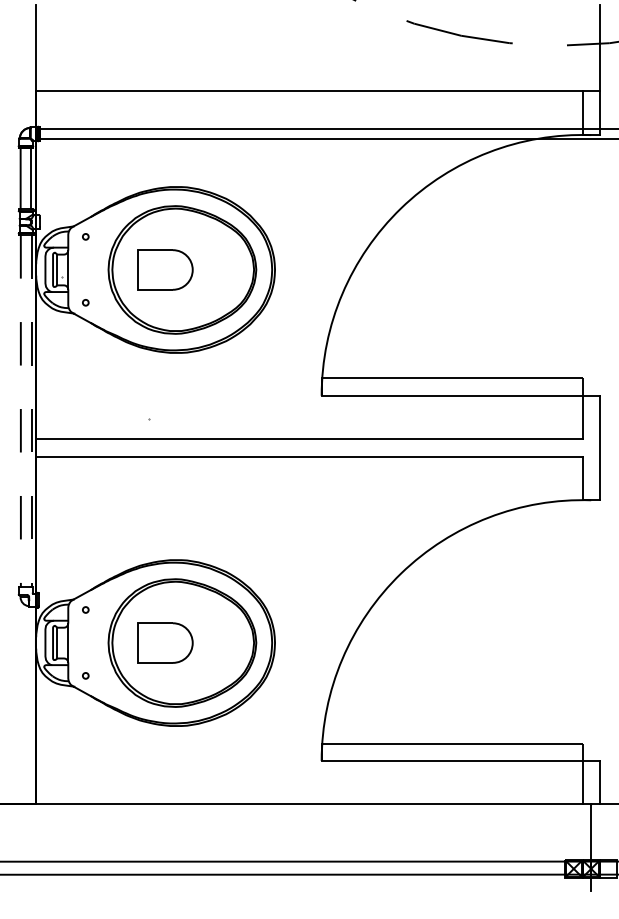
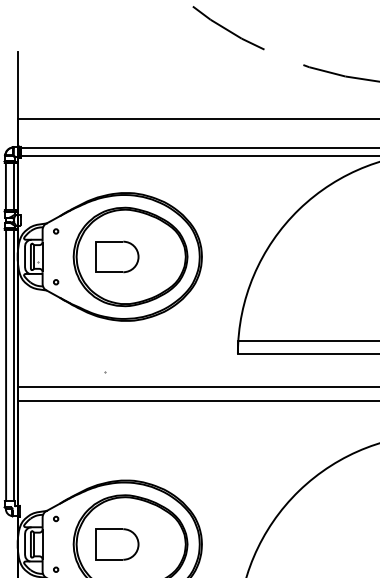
line: (20, 410) -> (5, 365), dashed -> solid
line: (31, 410) -> (14, 365), dashed -> solid

